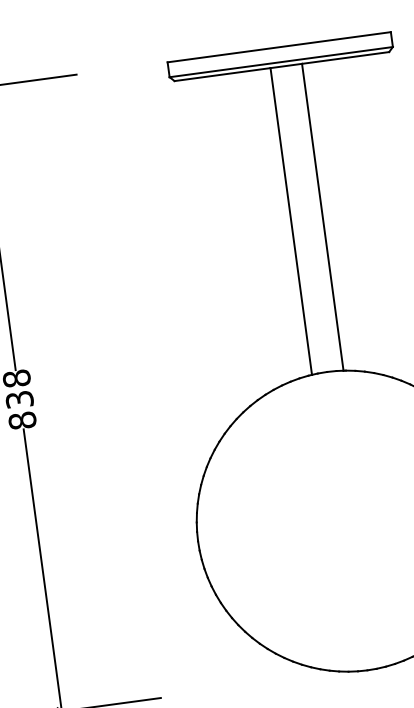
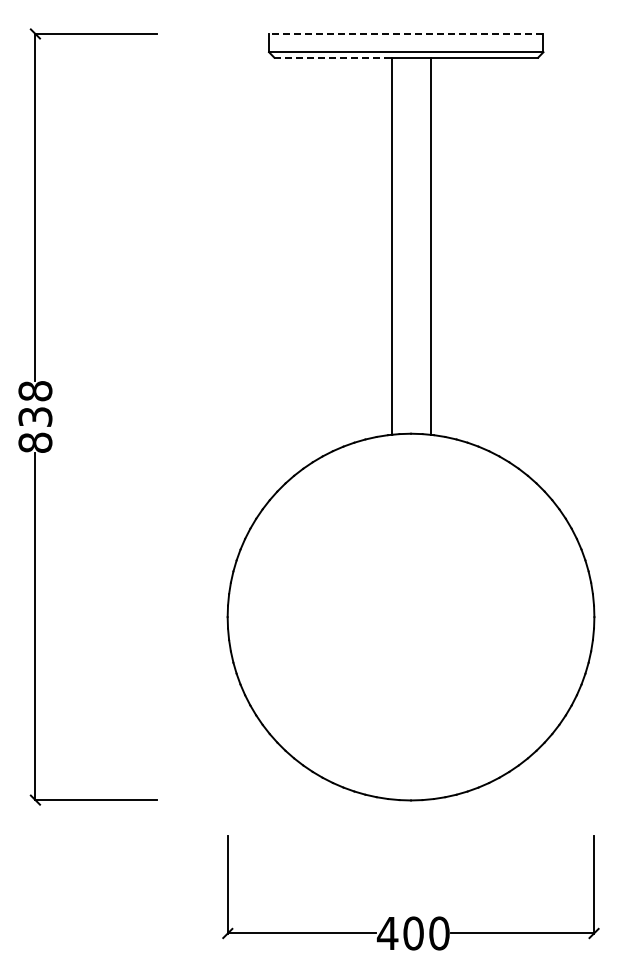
line: (278, 46) -> (405, 33), solid -> dashed
line: (222, 74) -> (333, 57), solid -> dashed

